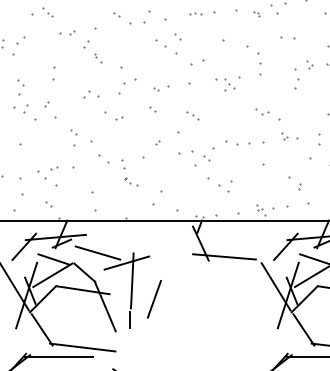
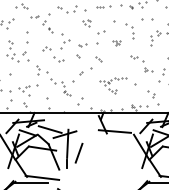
part: (288, 37) -> (147, 19), size x1.6
part: (168, 43) -> (86, 22), size x0.6
part: (53, 73) -> (27, 37), size x1.6
part: (227, 82) -> (116, 42), size x0.6
part: (219, 166) -> (112, 85), size x0.6

